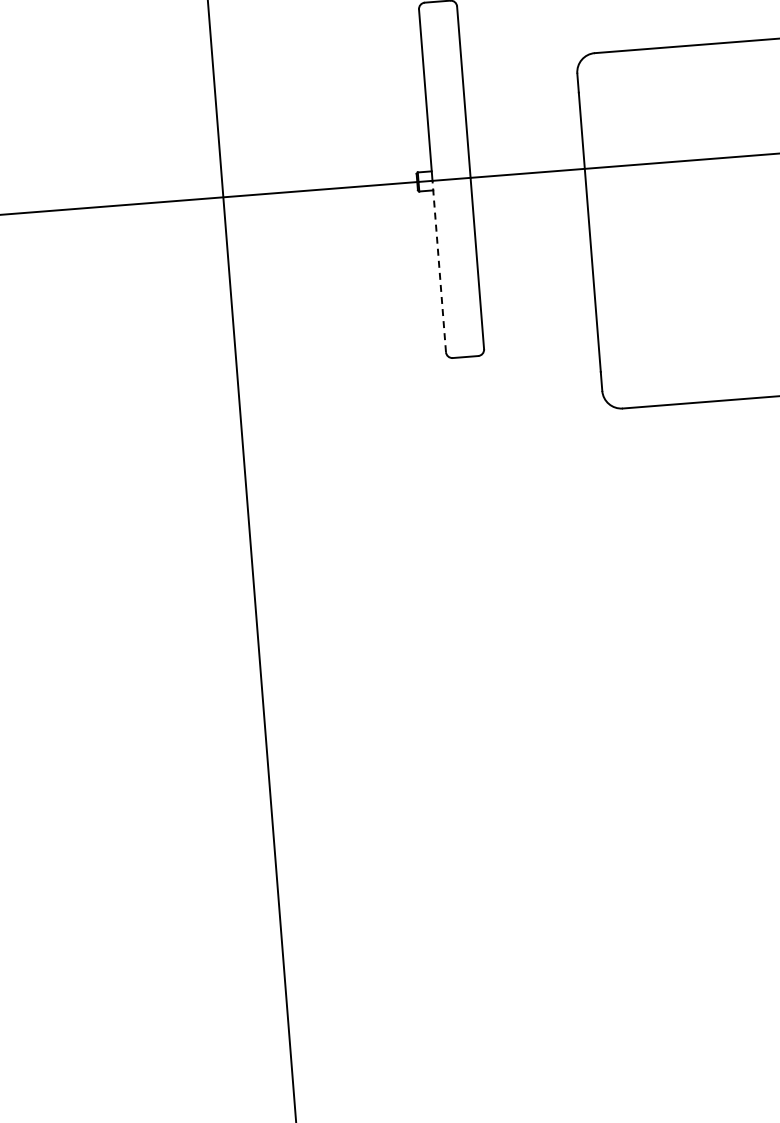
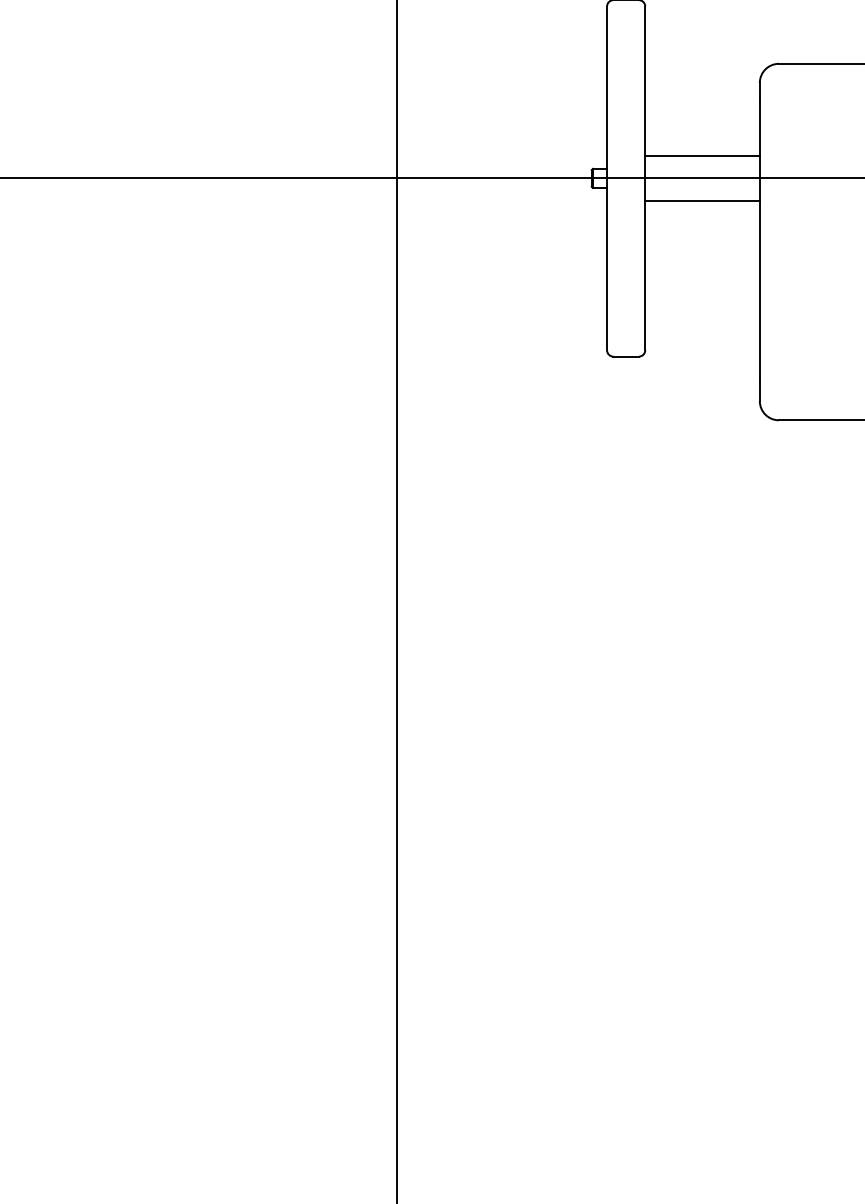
line: (525, 151) -> (702, 156), added
line: (529, 195) -> (702, 200), added
line: (439, 266) -> (607, 264), dashed -> solid

